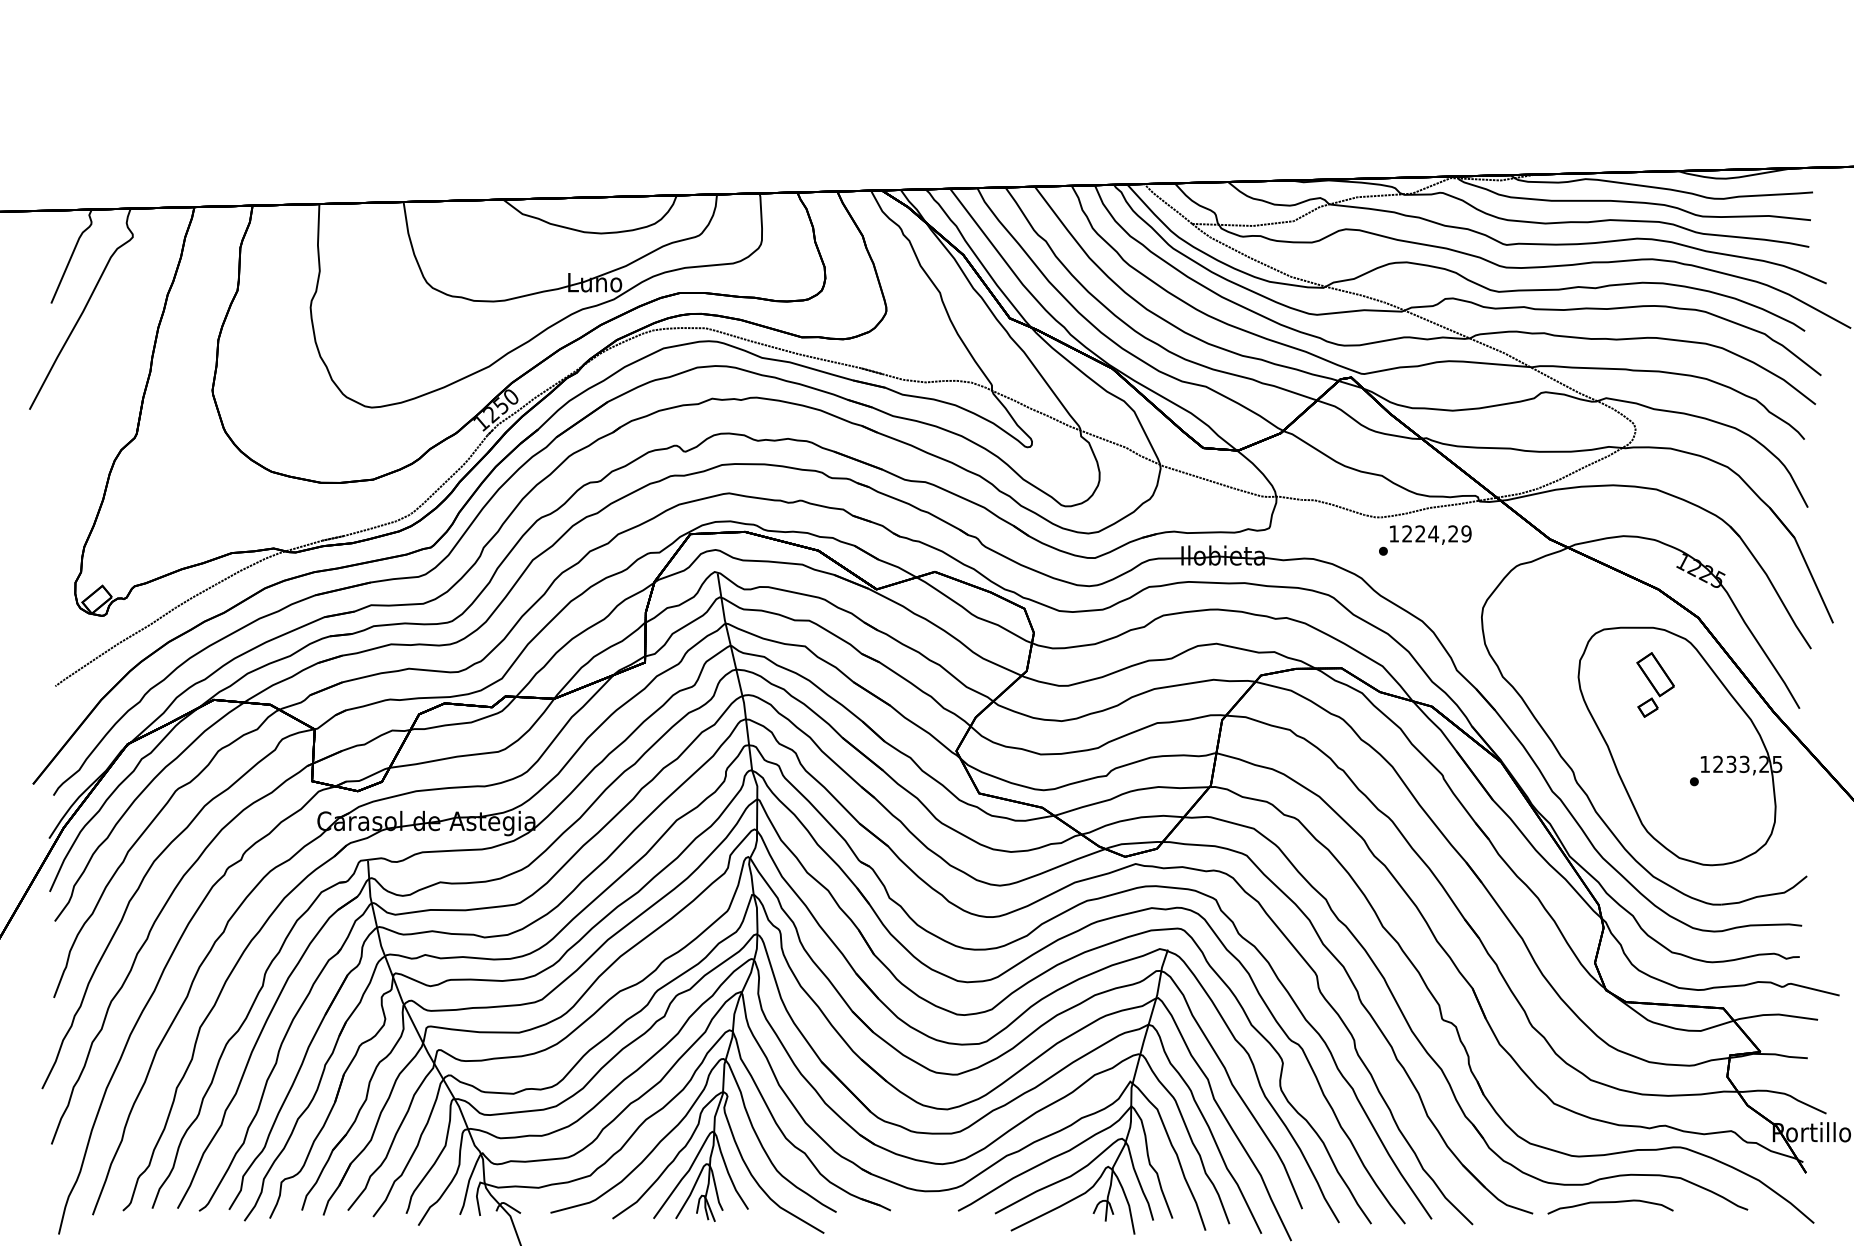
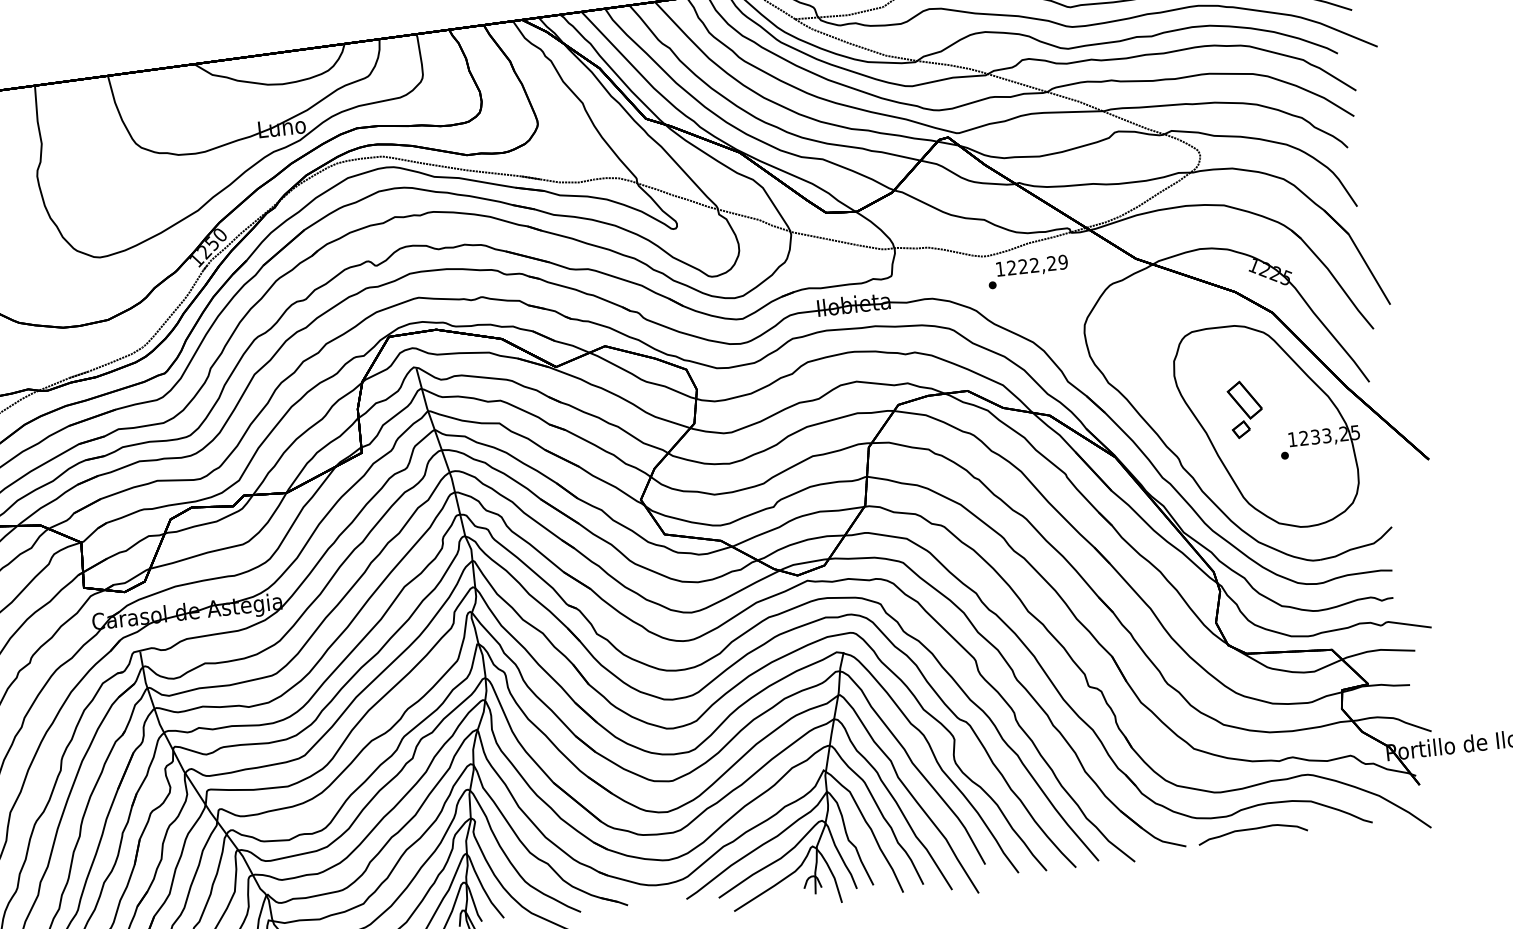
text: (1433, 533) -> (1034, 265), 1224,29 -> 1222,29
part: (1655, 684) -> (1245, 408), moved

